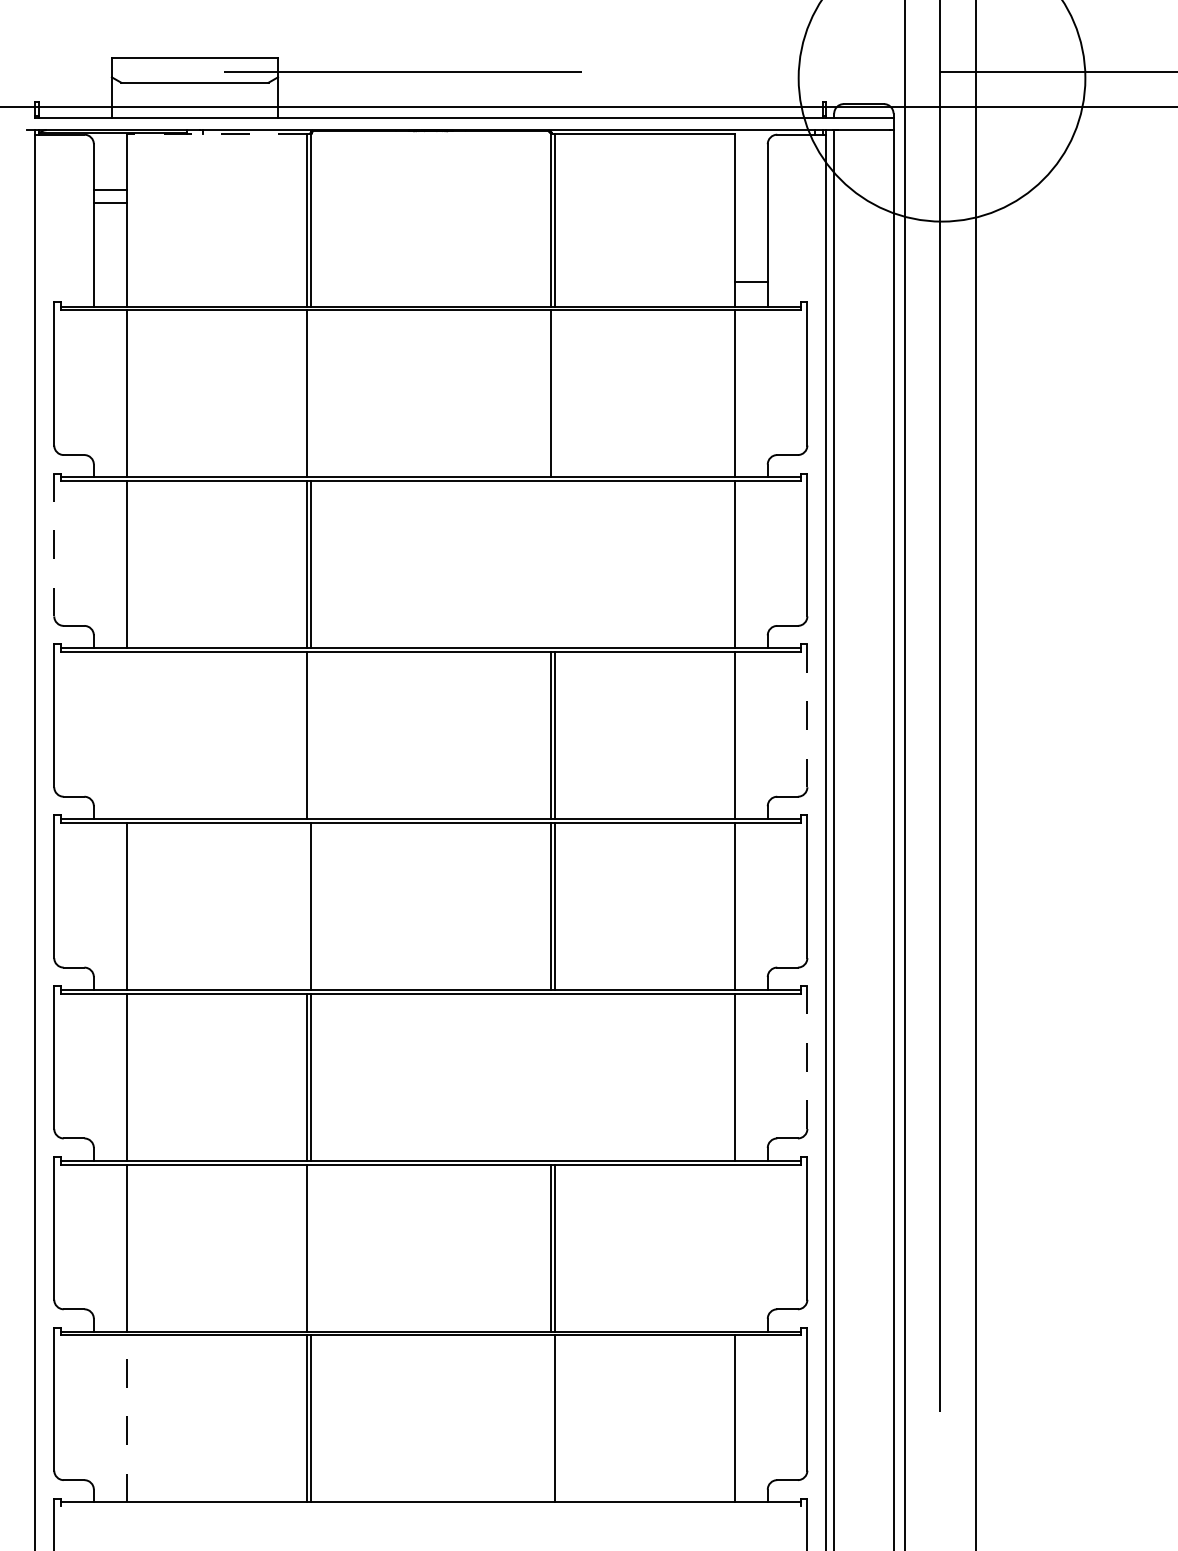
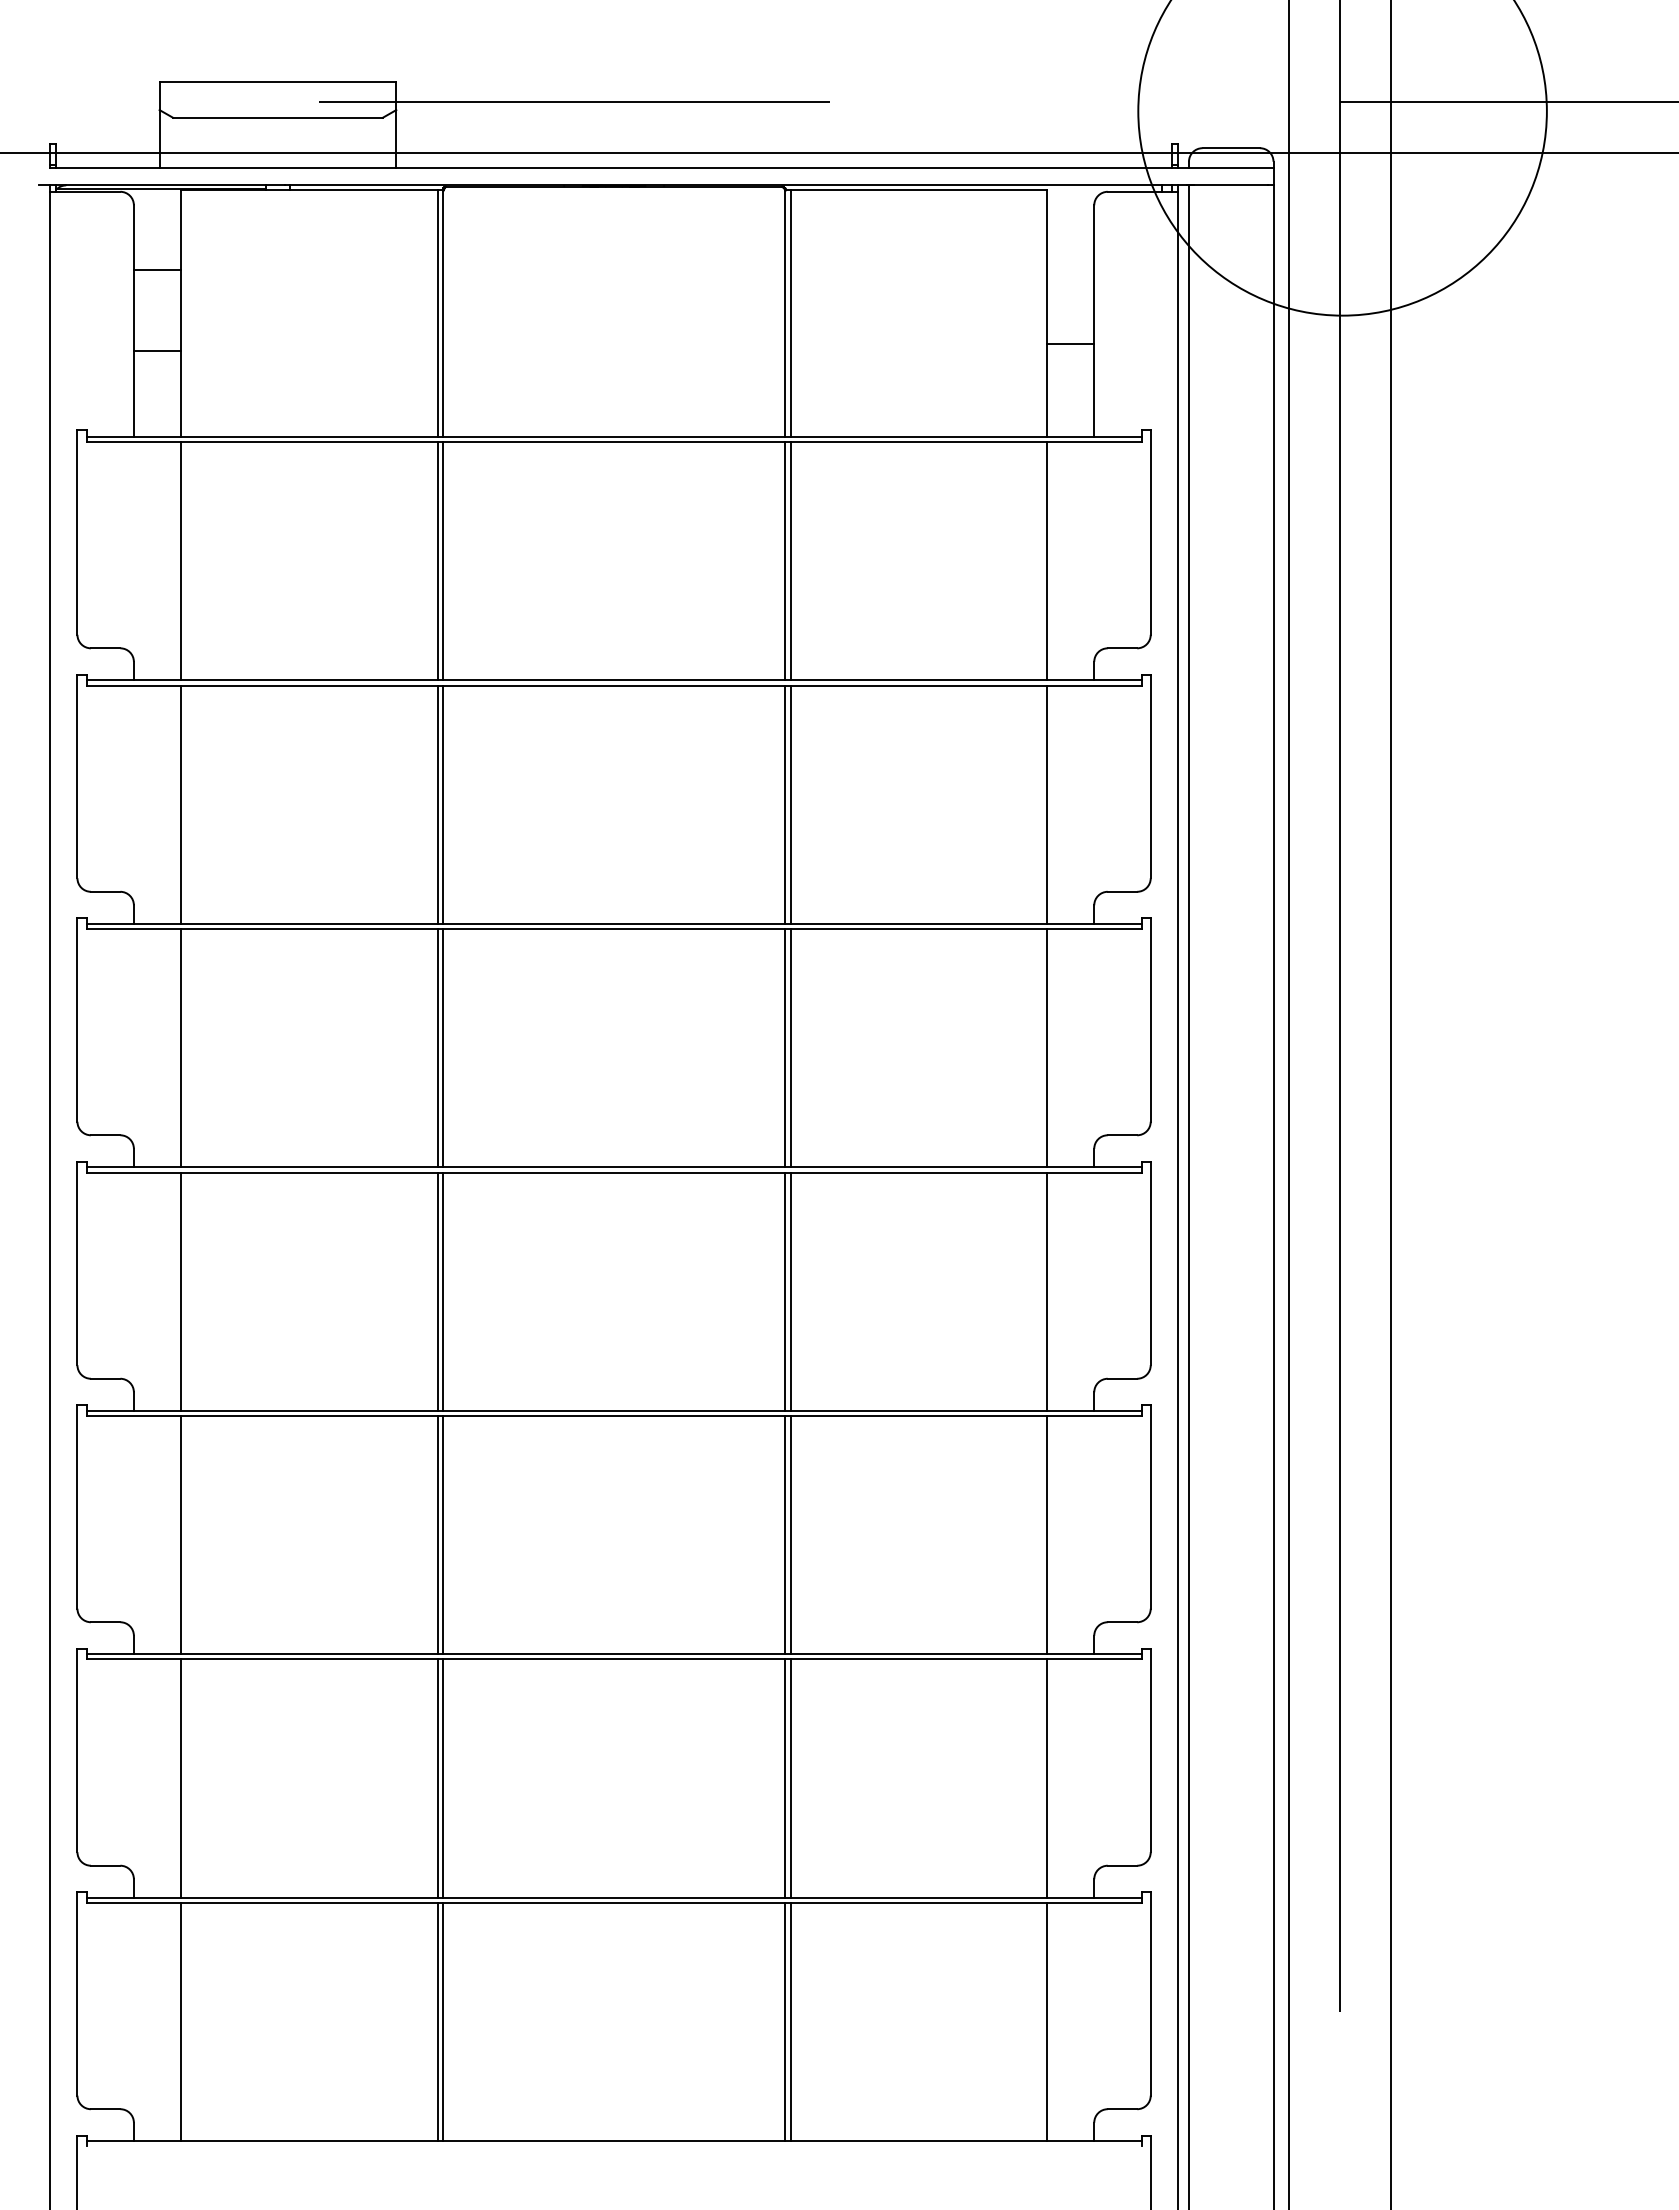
line: (216, 133) -> (308, 190), dashed -> solid
line: (110, 203) -> (157, 351), moved
line: (751, 282) -> (1070, 344), moved
line: (310, 394) -> (442, 561), added
line: (554, 394) -> (790, 561), added
line: (54, 544) -> (77, 776), dashed -> solid
line: (551, 564) -> (785, 804), added
line: (554, 564) -> (790, 804), added
line: (807, 715) -> (1150, 1019), dashed -> solid
line: (127, 735) -> (181, 1048), added
line: (310, 735) -> (442, 1048), added
line: (306, 906) -> (437, 1291), added
line: (807, 1057) -> (1150, 1506), dashed -> solid
line: (551, 1076) -> (785, 1534), added
line: (554, 1076) -> (790, 1534), added
line: (310, 1248) -> (442, 1778), added
line: (734, 1248) -> (1046, 1778), added
line: (127, 1418) -> (181, 2021), dashed -> solid
line: (551, 1418) -> (785, 2021), added

